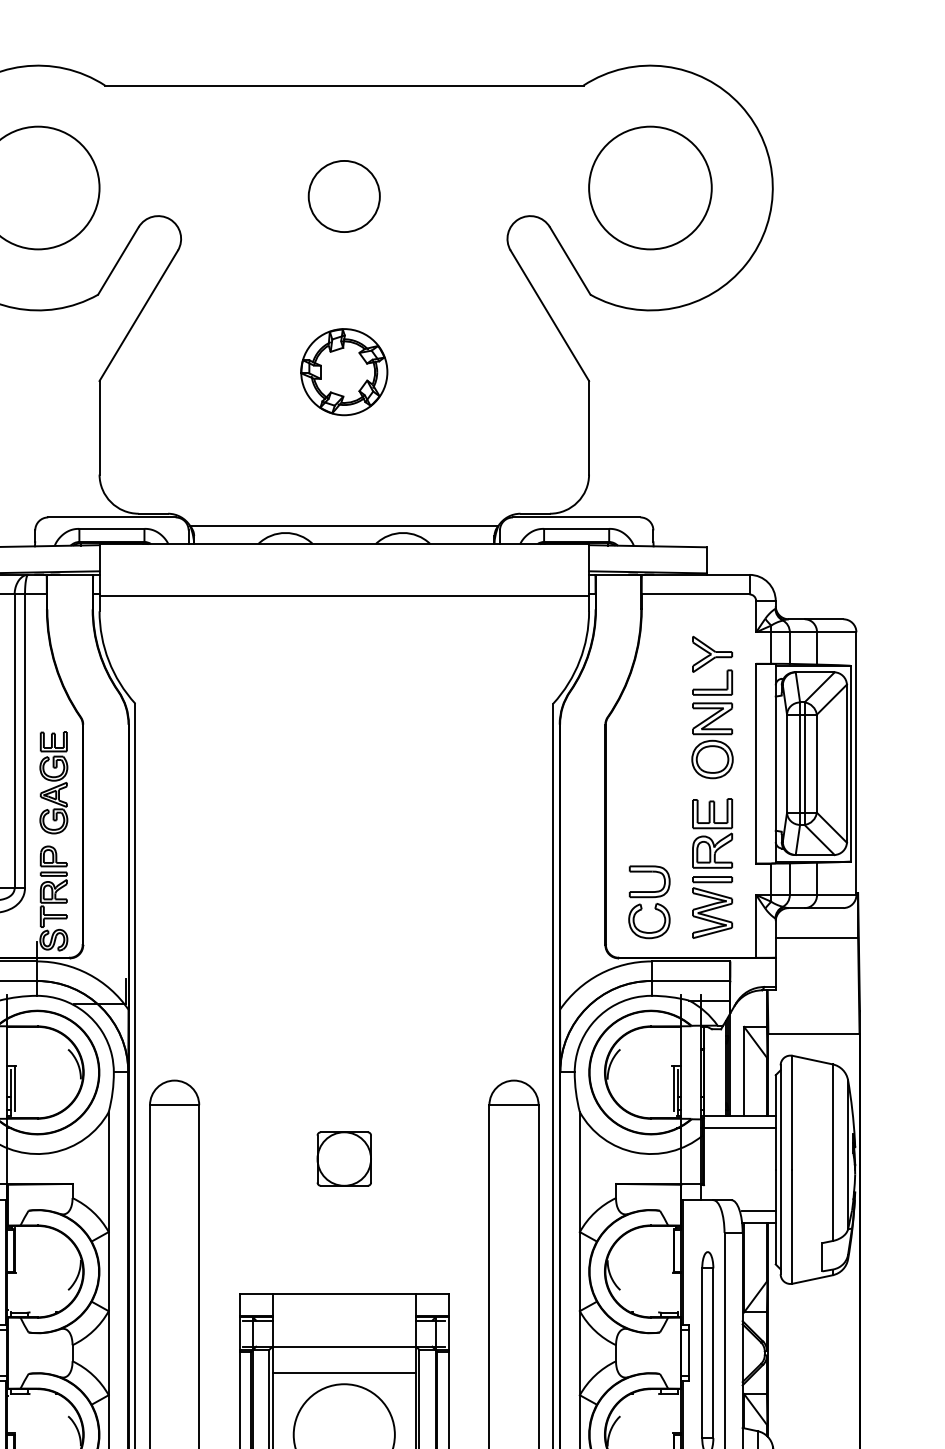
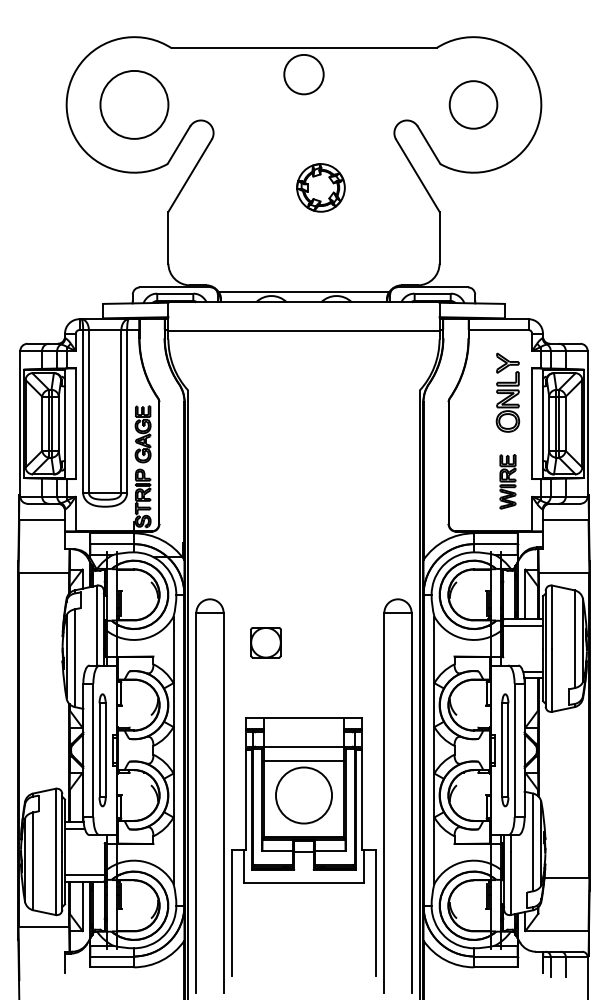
circle: (650, 187) -> (473, 104), size x0.7
circle: (343, 196) -> (303, 74), moved
part: (343, 371) -> (320, 187), moved
part: (711, 867) -> (507, 481), size x0.7
part: (648, 902) -> (472, 500), removed
part: (343, 1158) -> (265, 642), moved

